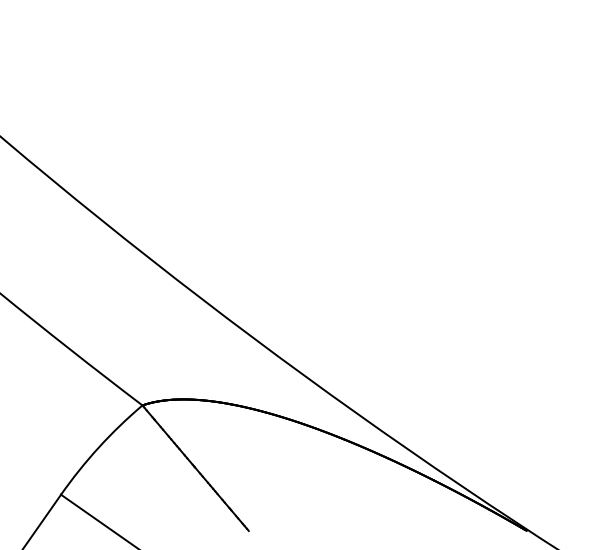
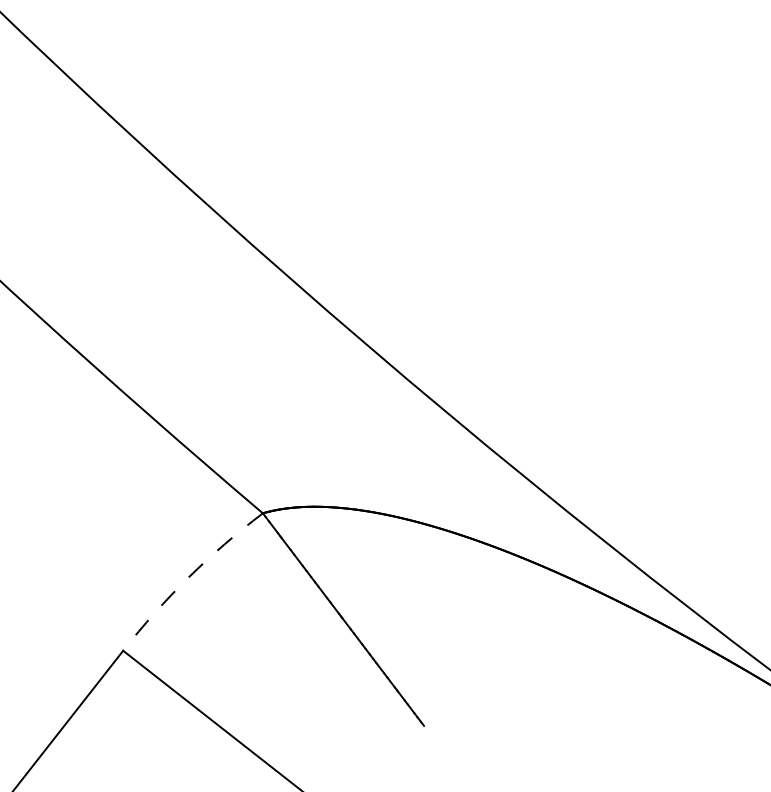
arc: (98, 447) -> (187, 577), solid -> dashed

